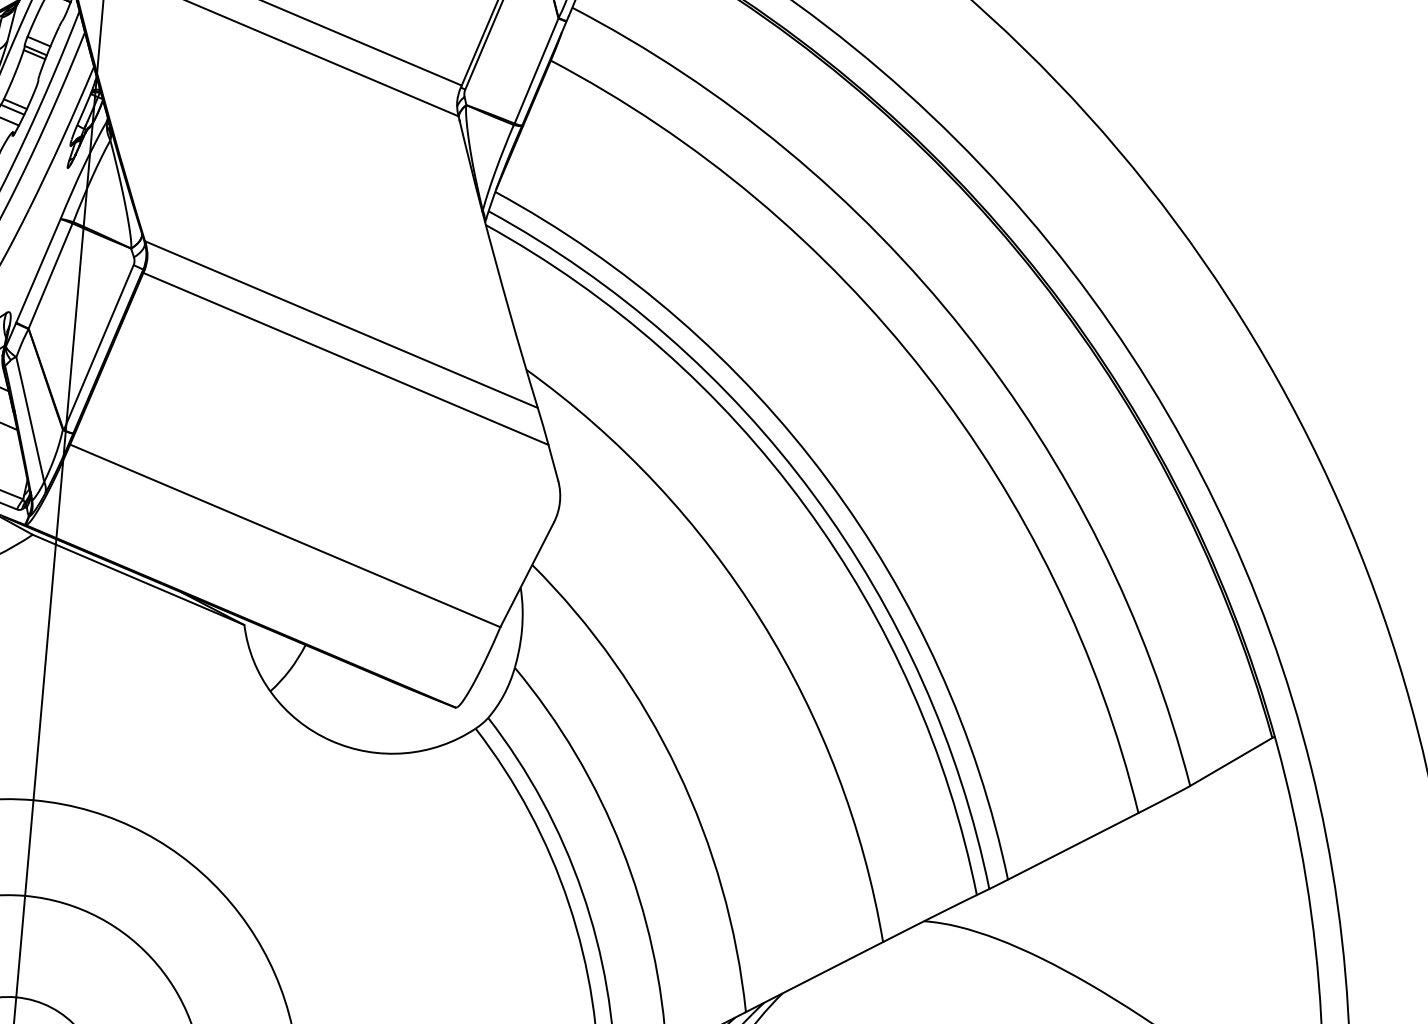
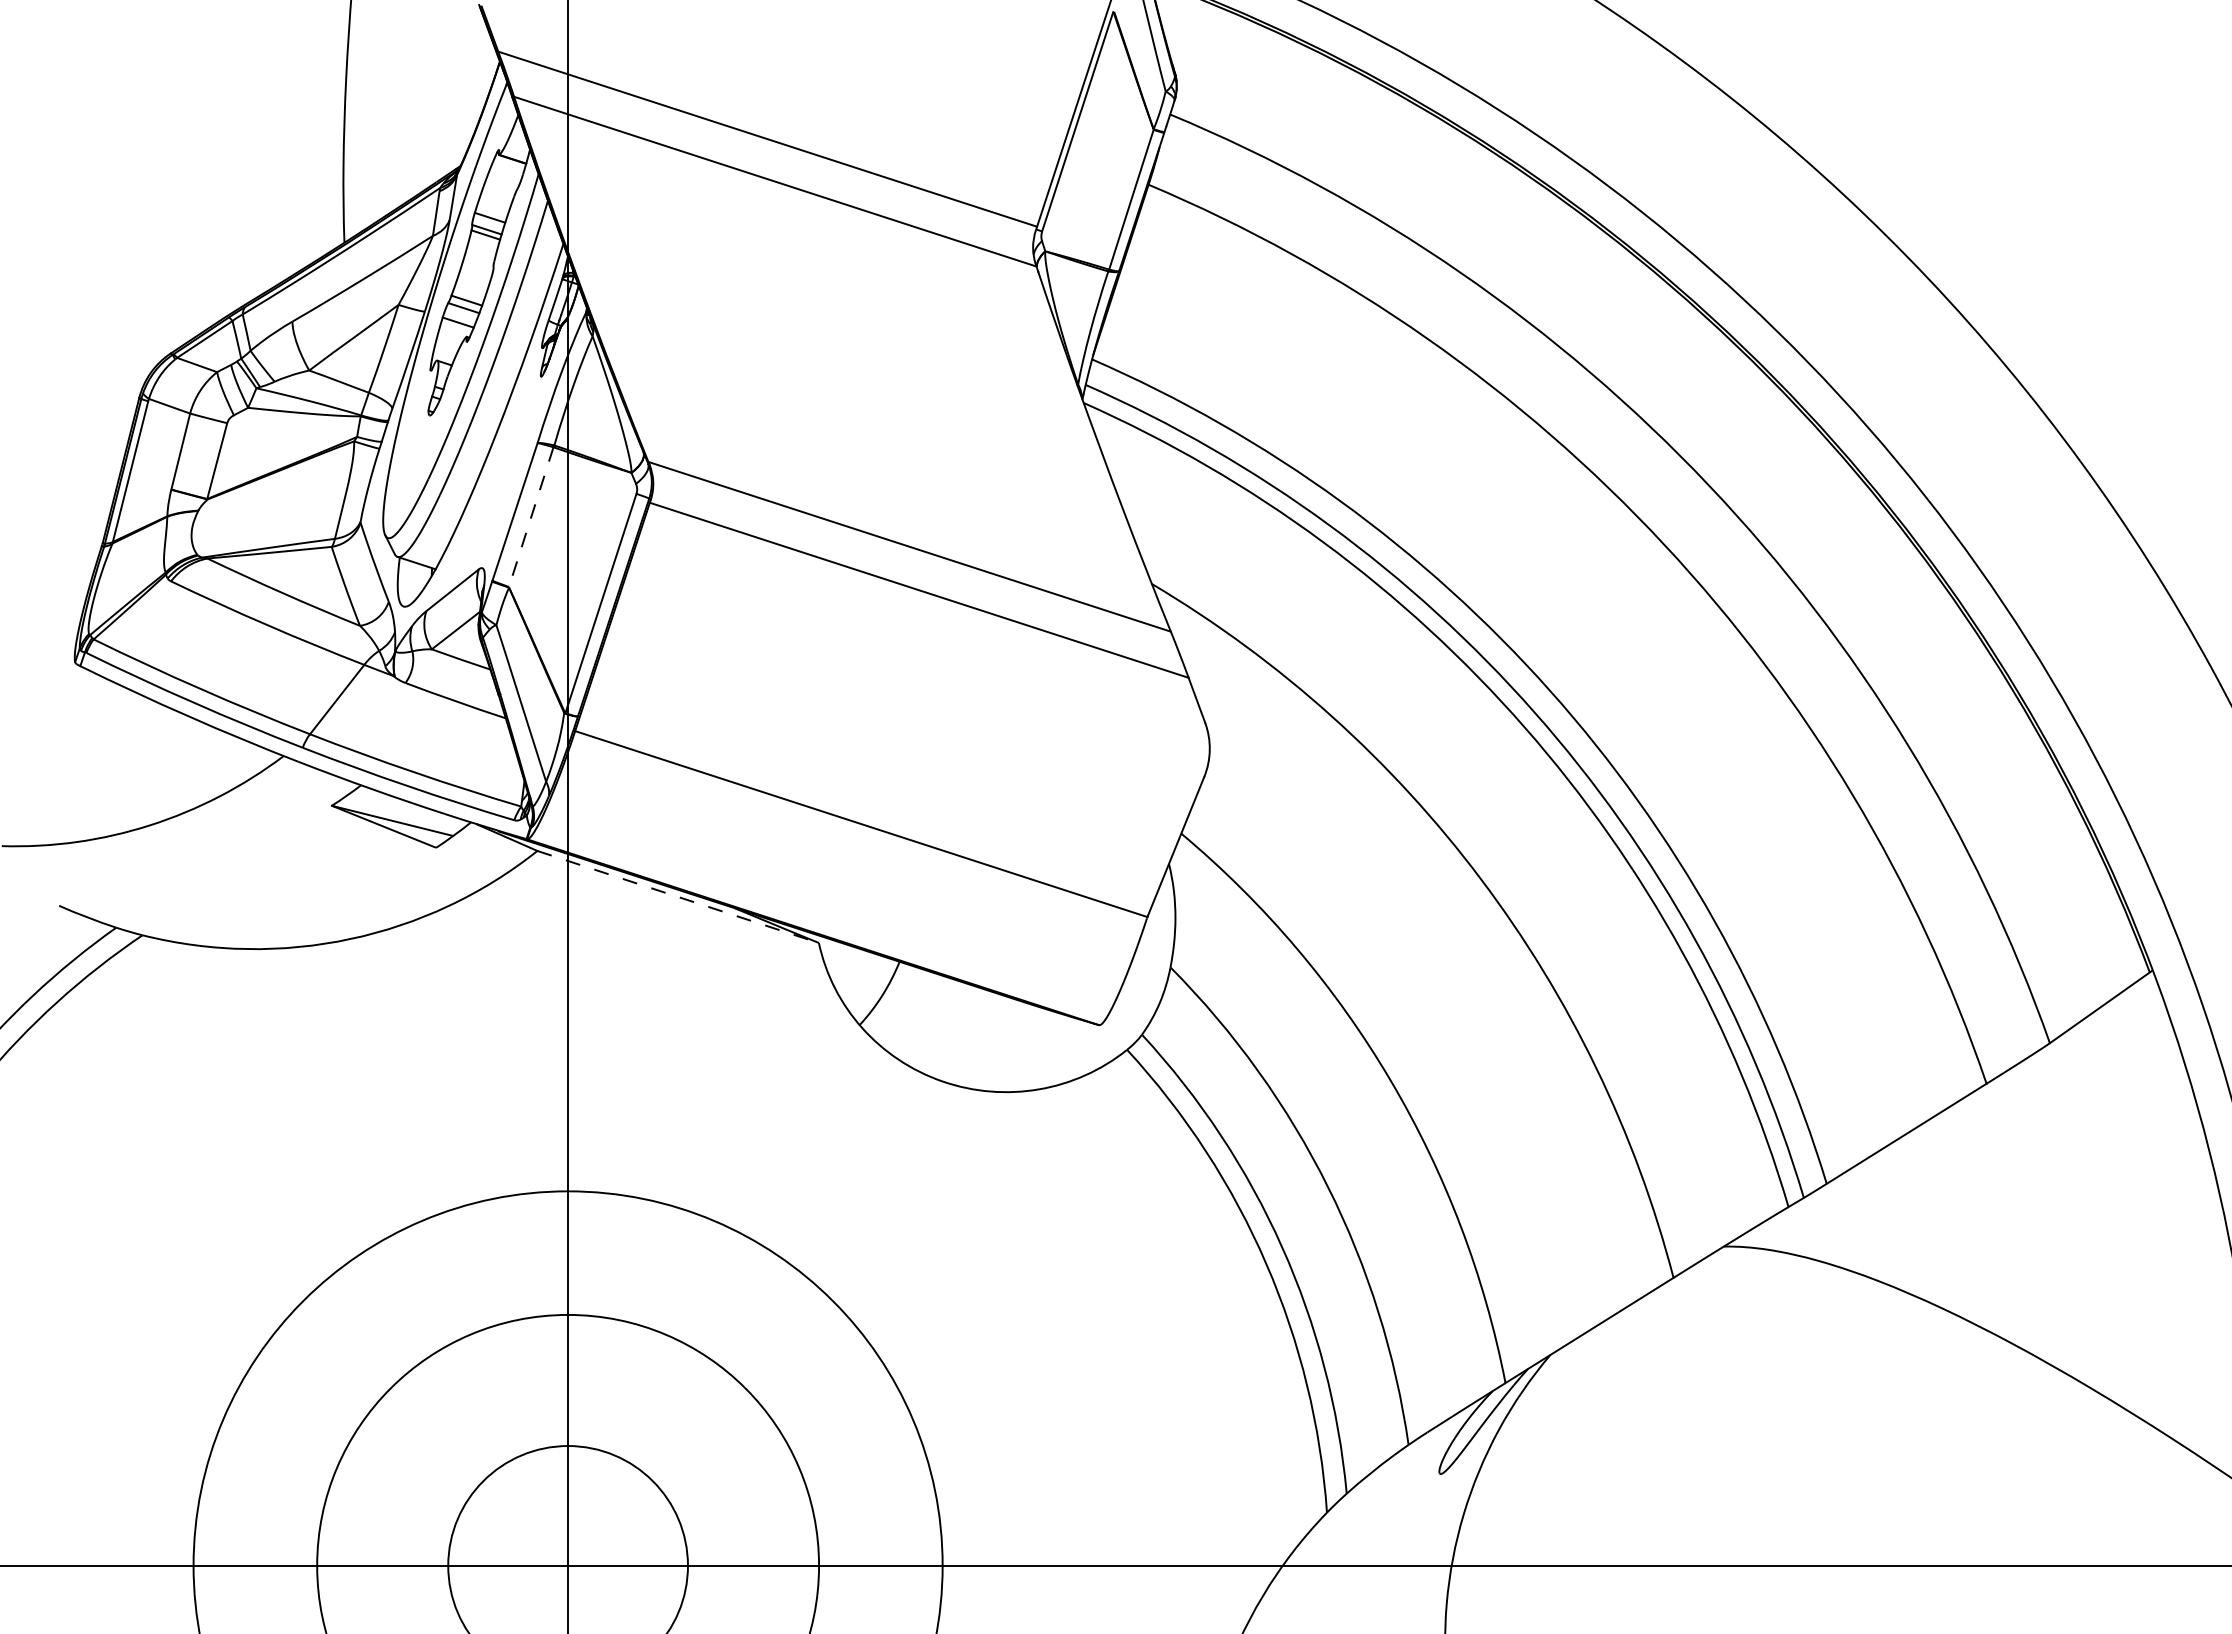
line: (50, 276) -> (531, 517), solid -> dashed
line: (138, 580) -> (678, 897), solid -> dashed

